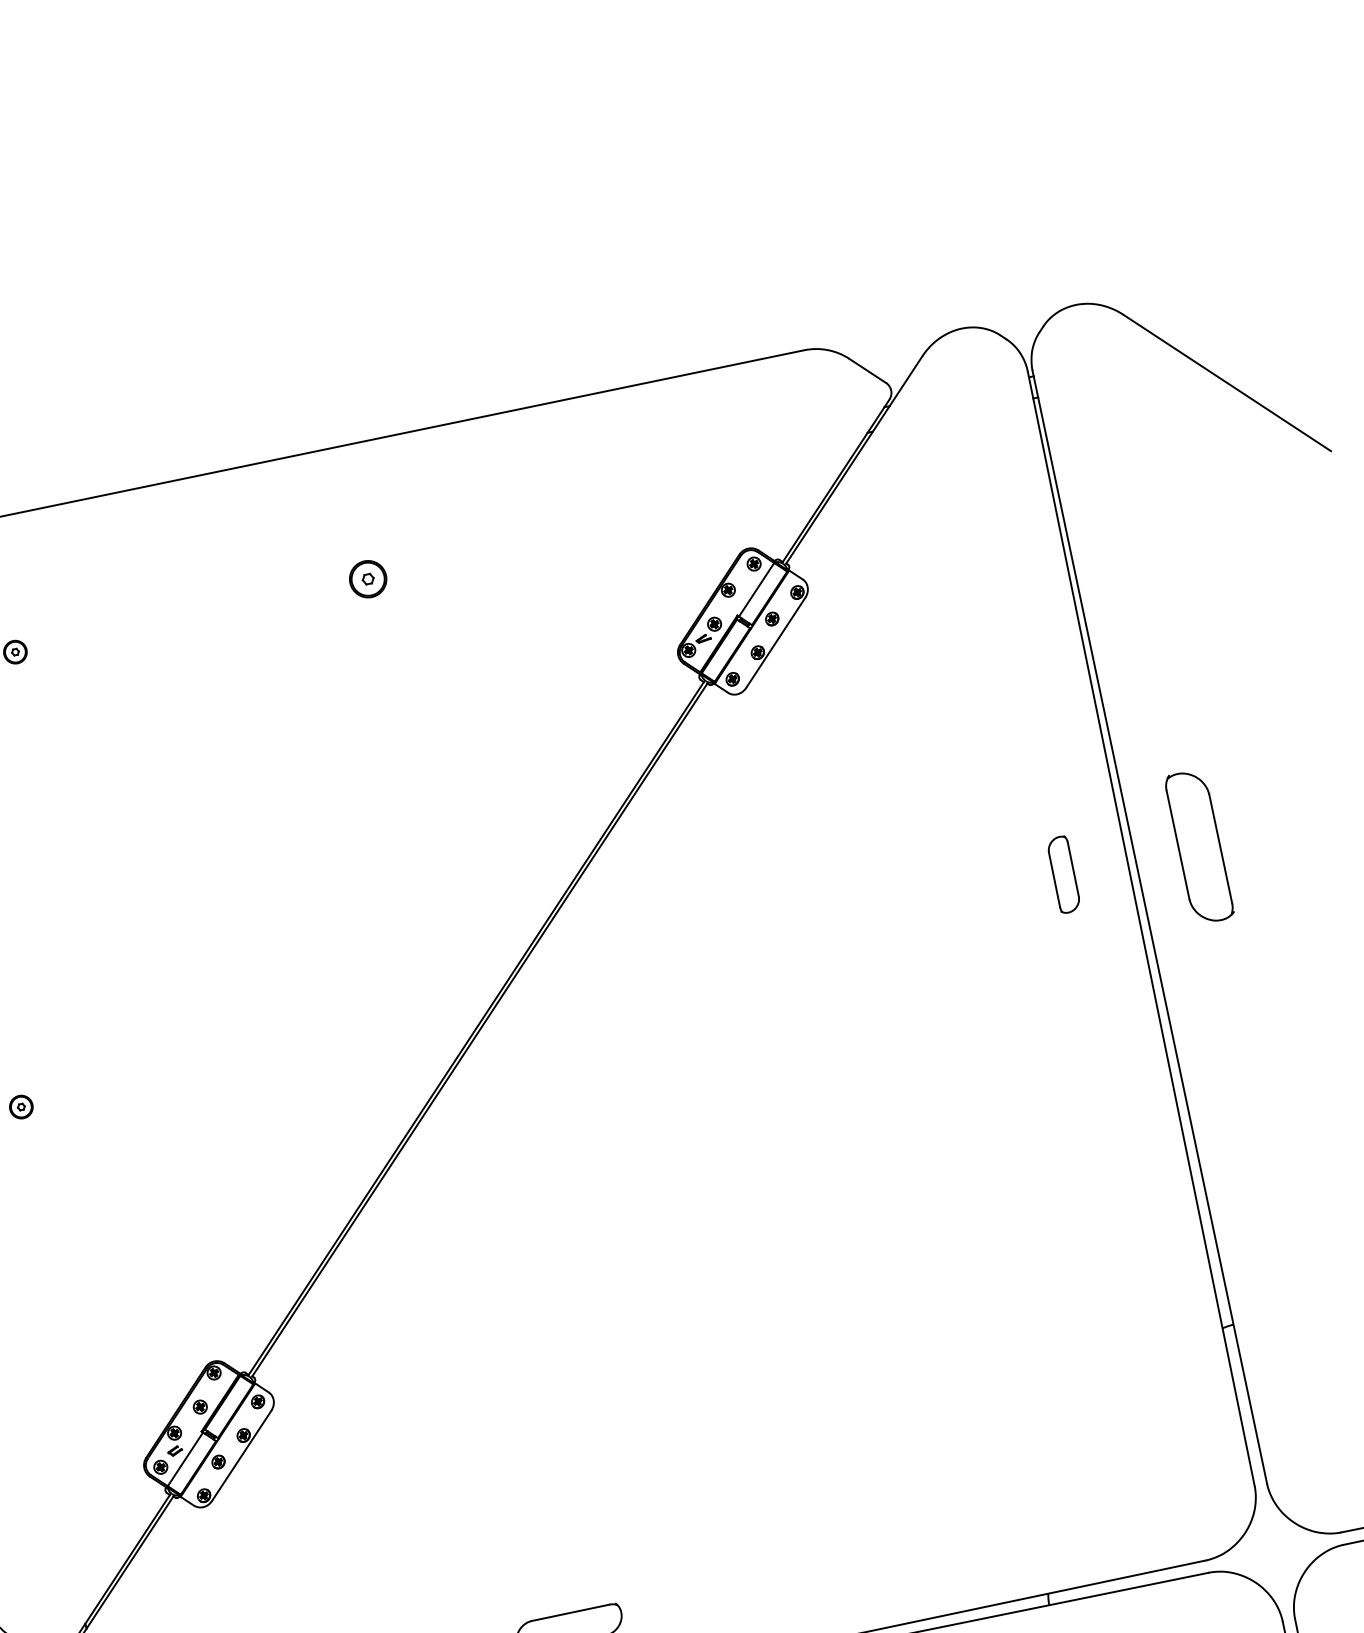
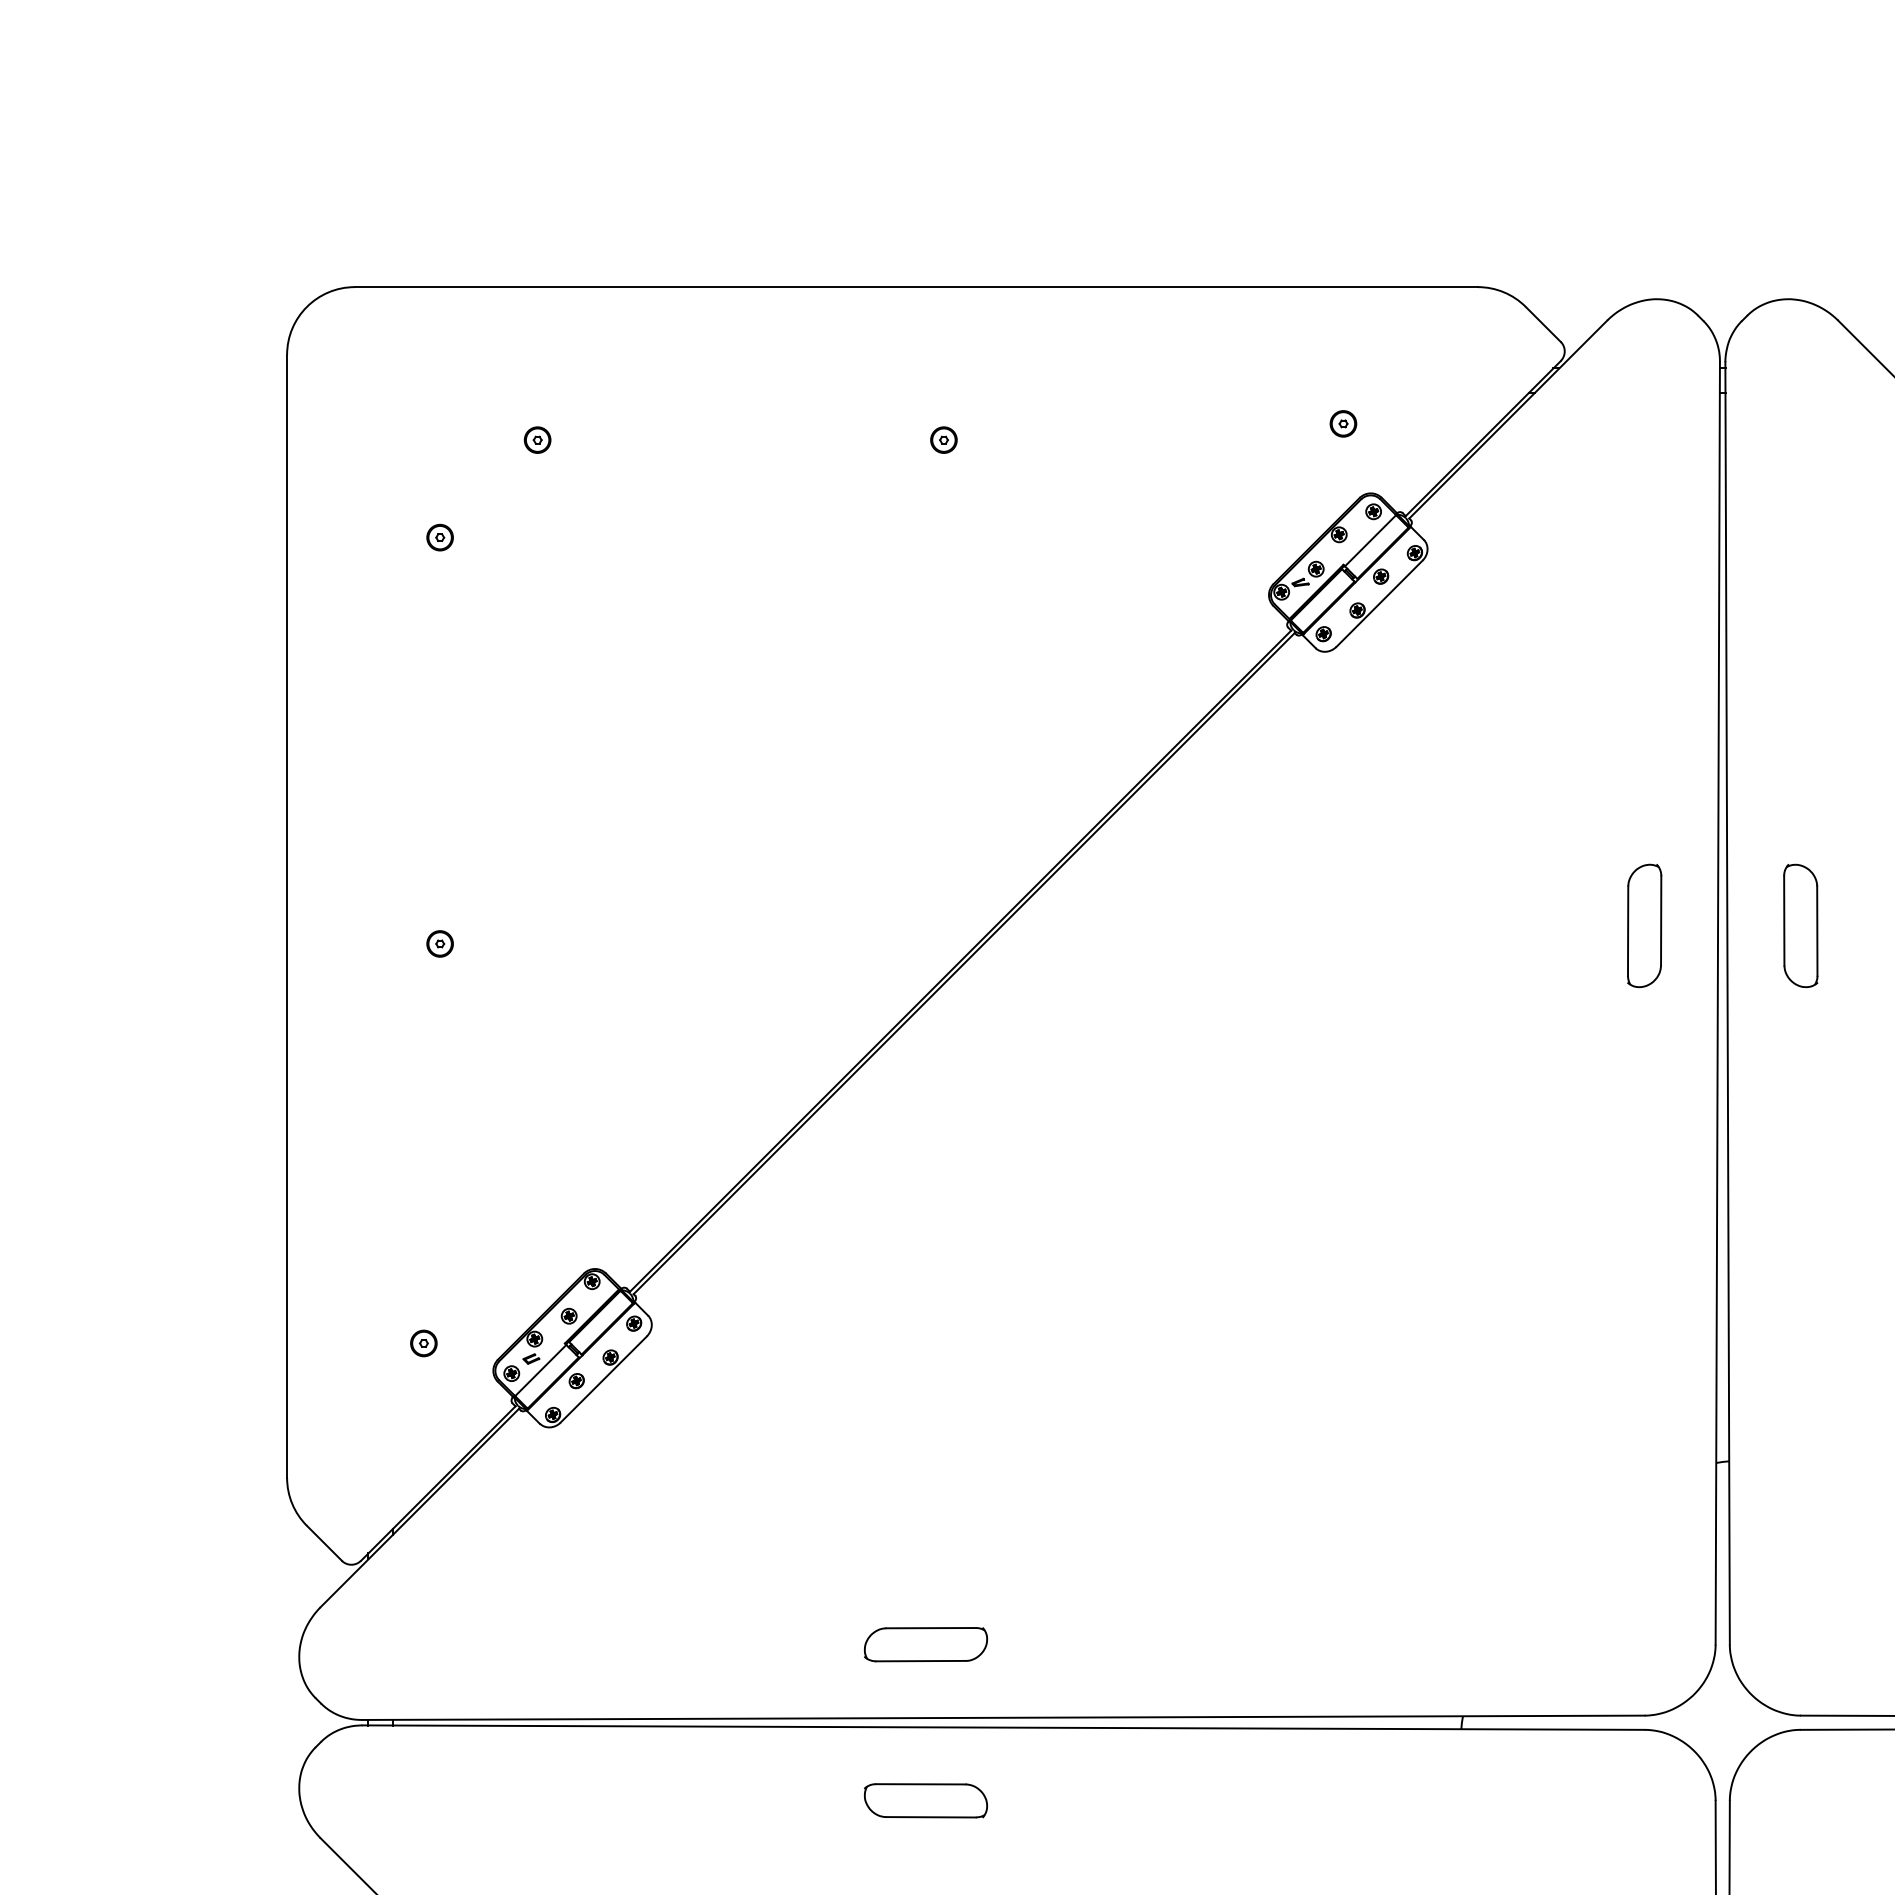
part: (712, 492) -> (1343, 423), added
part: (367, 578) -> (943, 439), size x0.62
part: (1199, 846) -> (1800, 925), size x0.71
part: (1063, 874) -> (1644, 925), size x1.43
part: (78, 1456) -> (423, 1343), added

